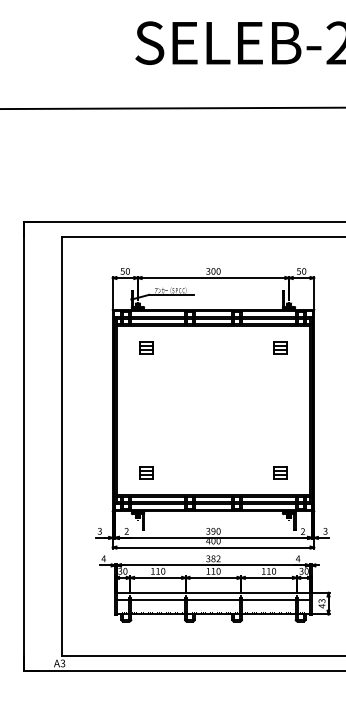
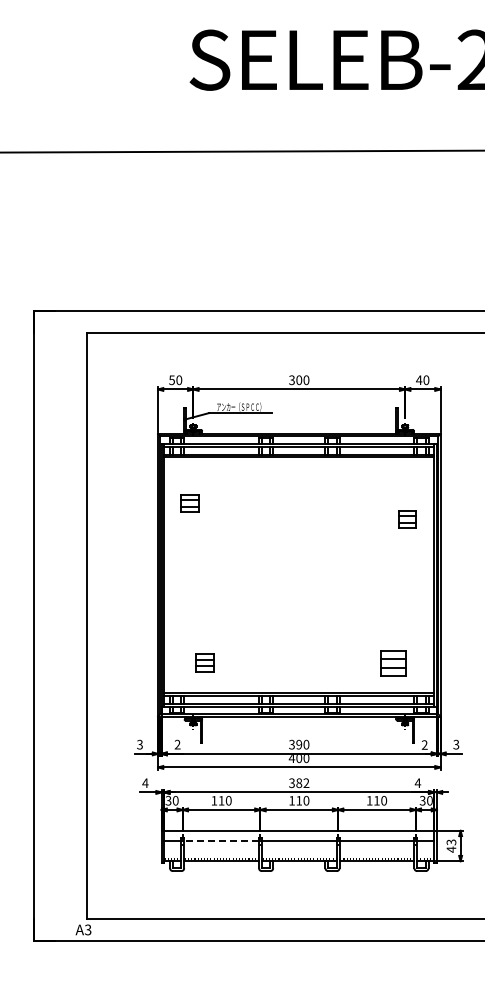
text: (299, 271) -> (419, 380), 50 -> 40
part: (145, 347) -> (189, 503), moved
part: (280, 347) -> (407, 519), moved
part: (280, 472) -> (393, 662), size x1.4
line: (158, 600) -> (221, 841), solid -> dashed

